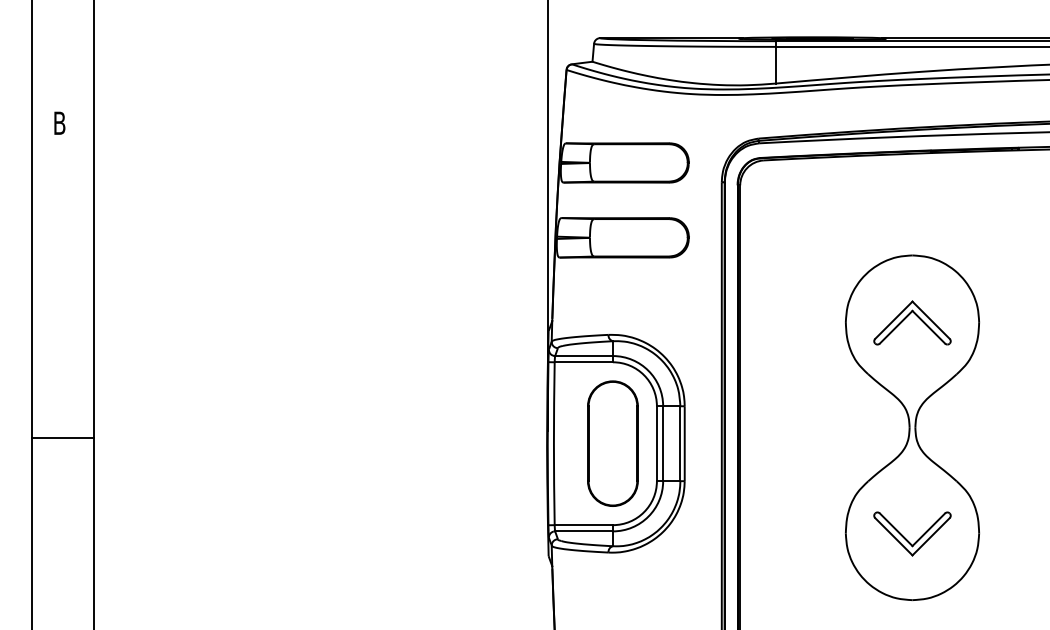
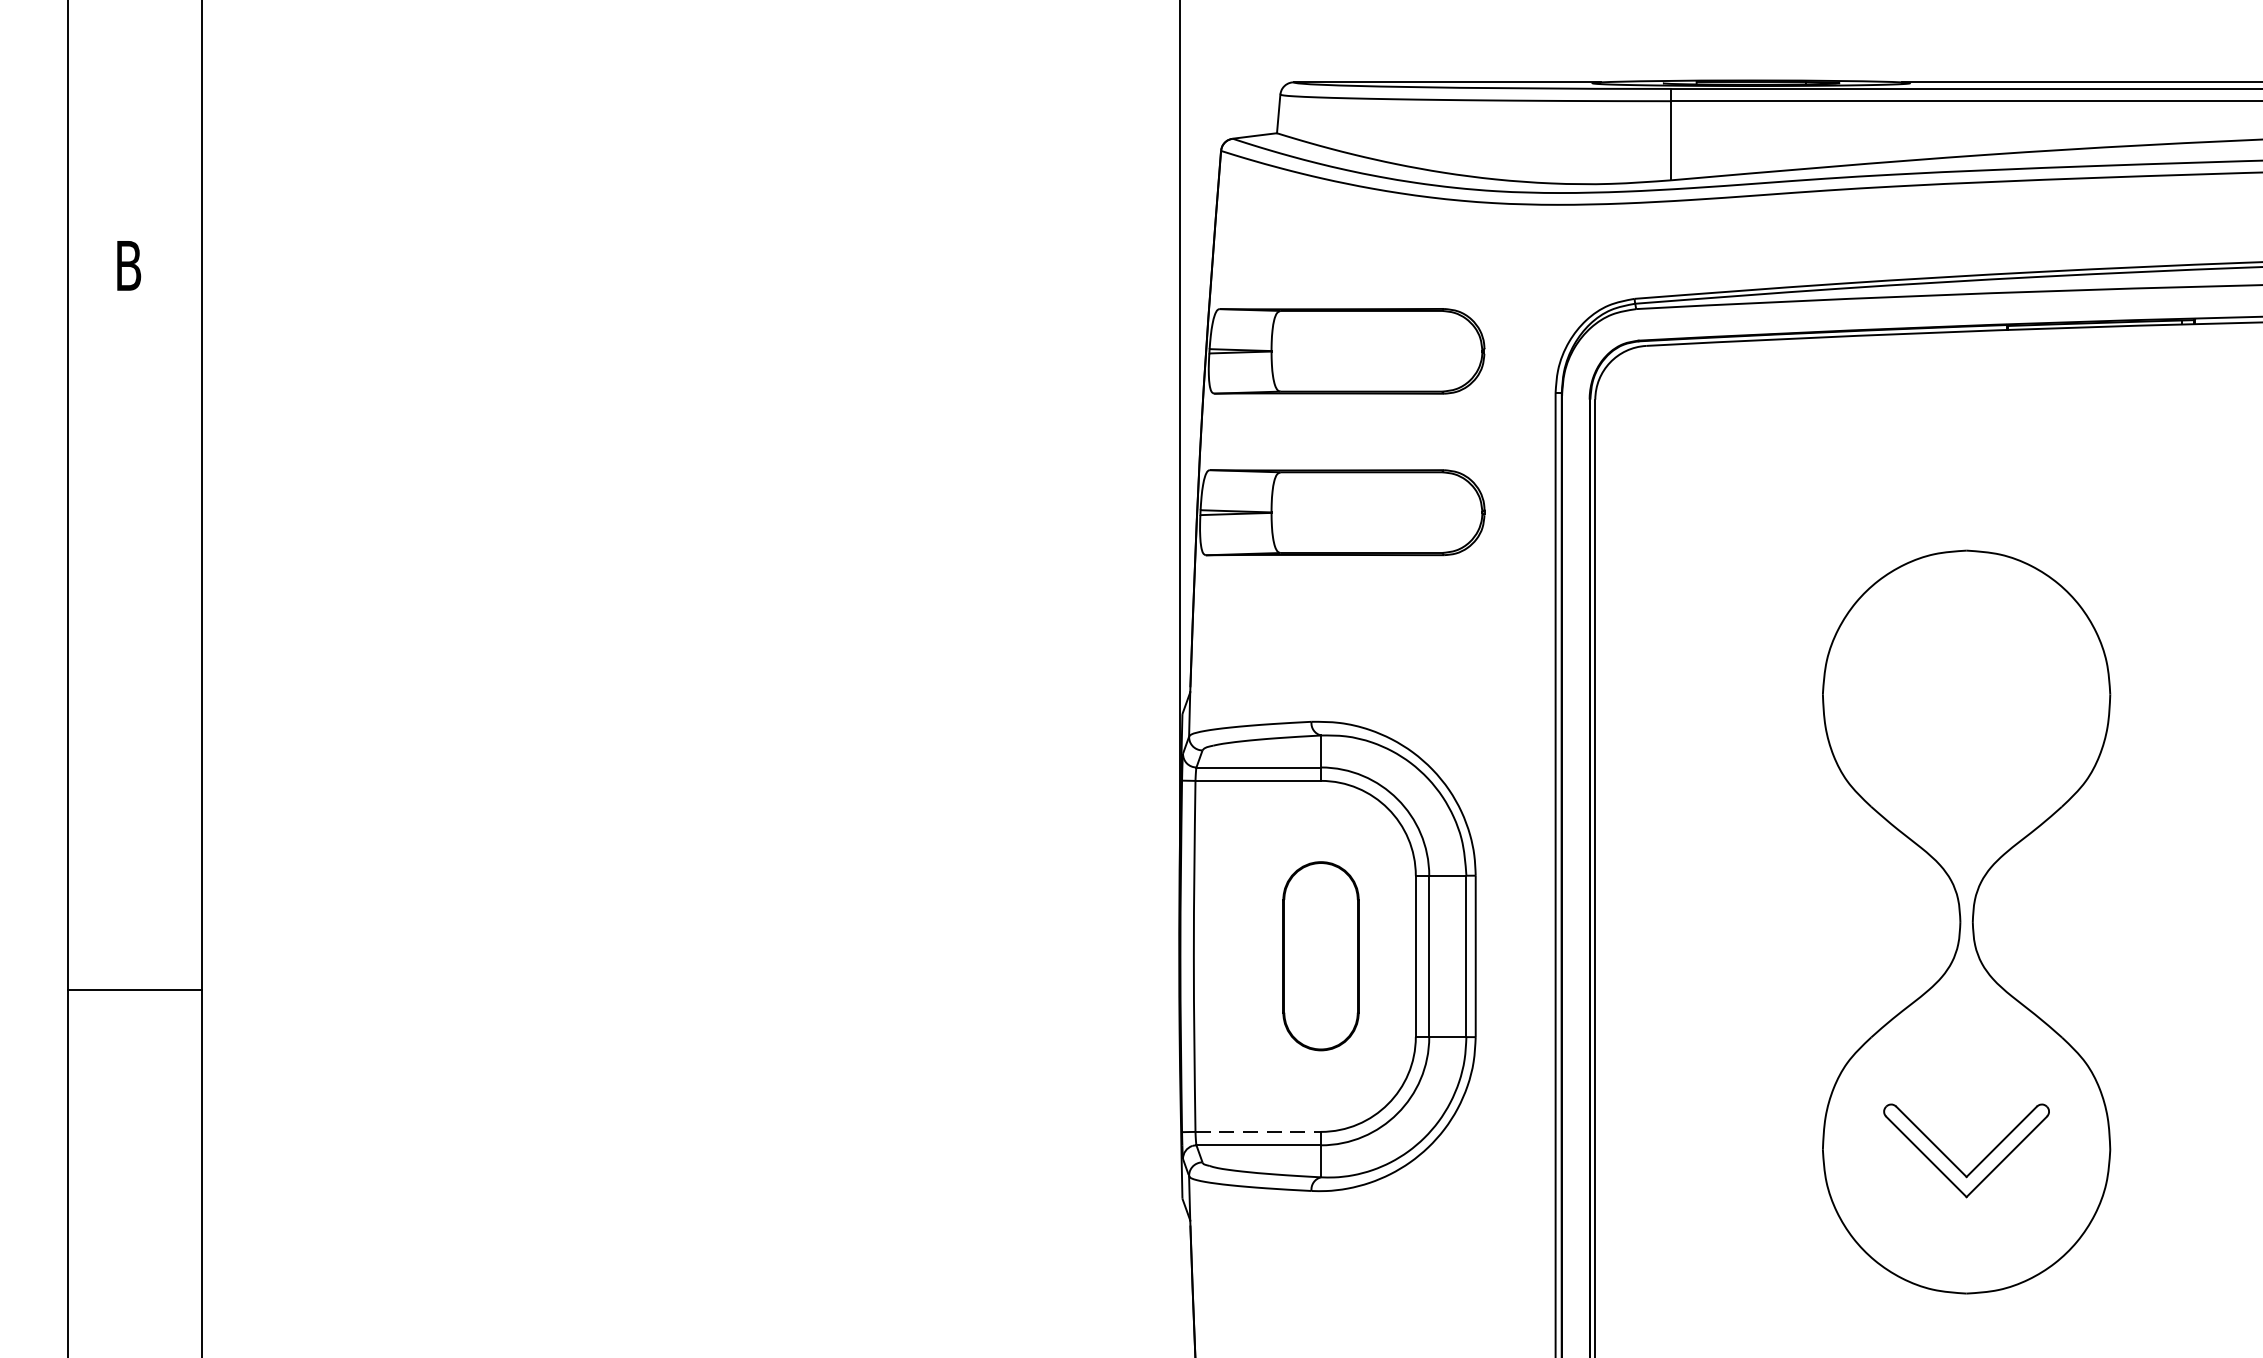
part: (907, 317) -> (1955, 684), removed
line: (62, 438) -> (134, 990), moved
part: (612, 443) -> (1320, 955), size x0.7
line: (584, 525) -> (1259, 1132), solid -> dashed

